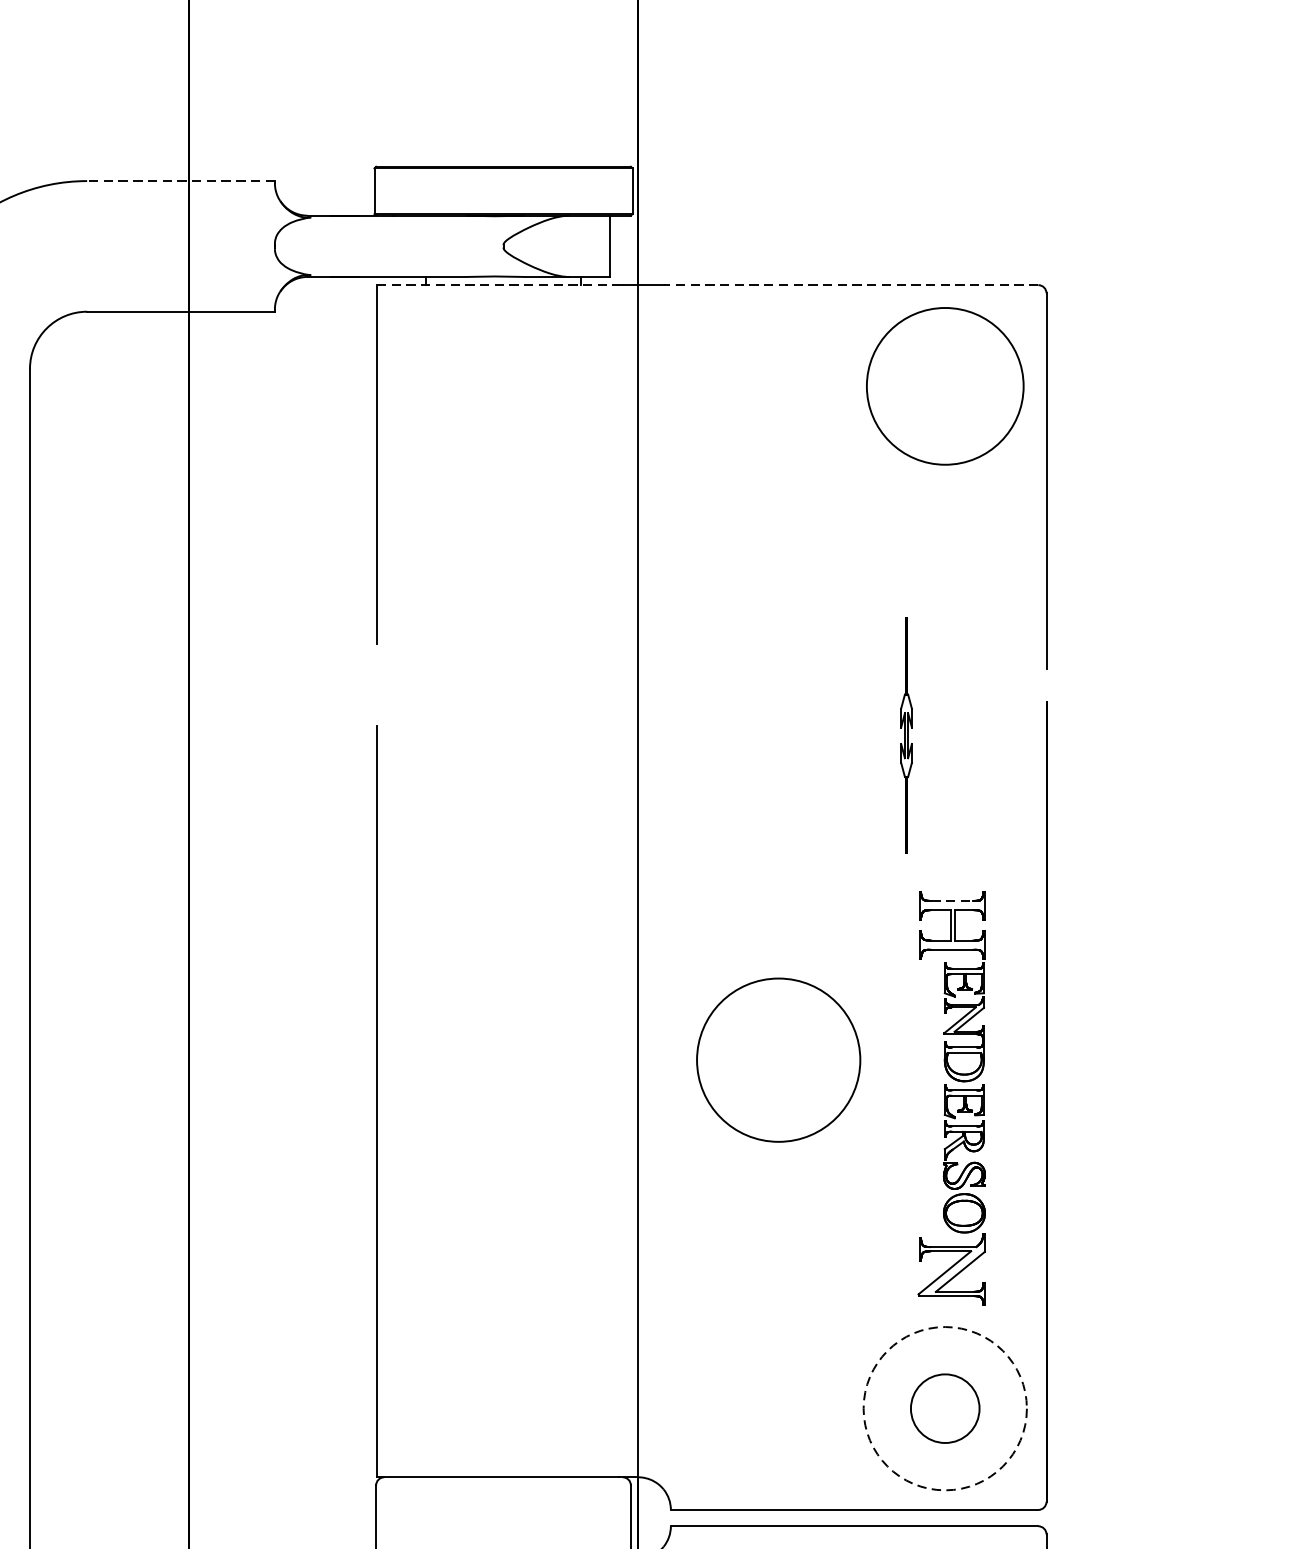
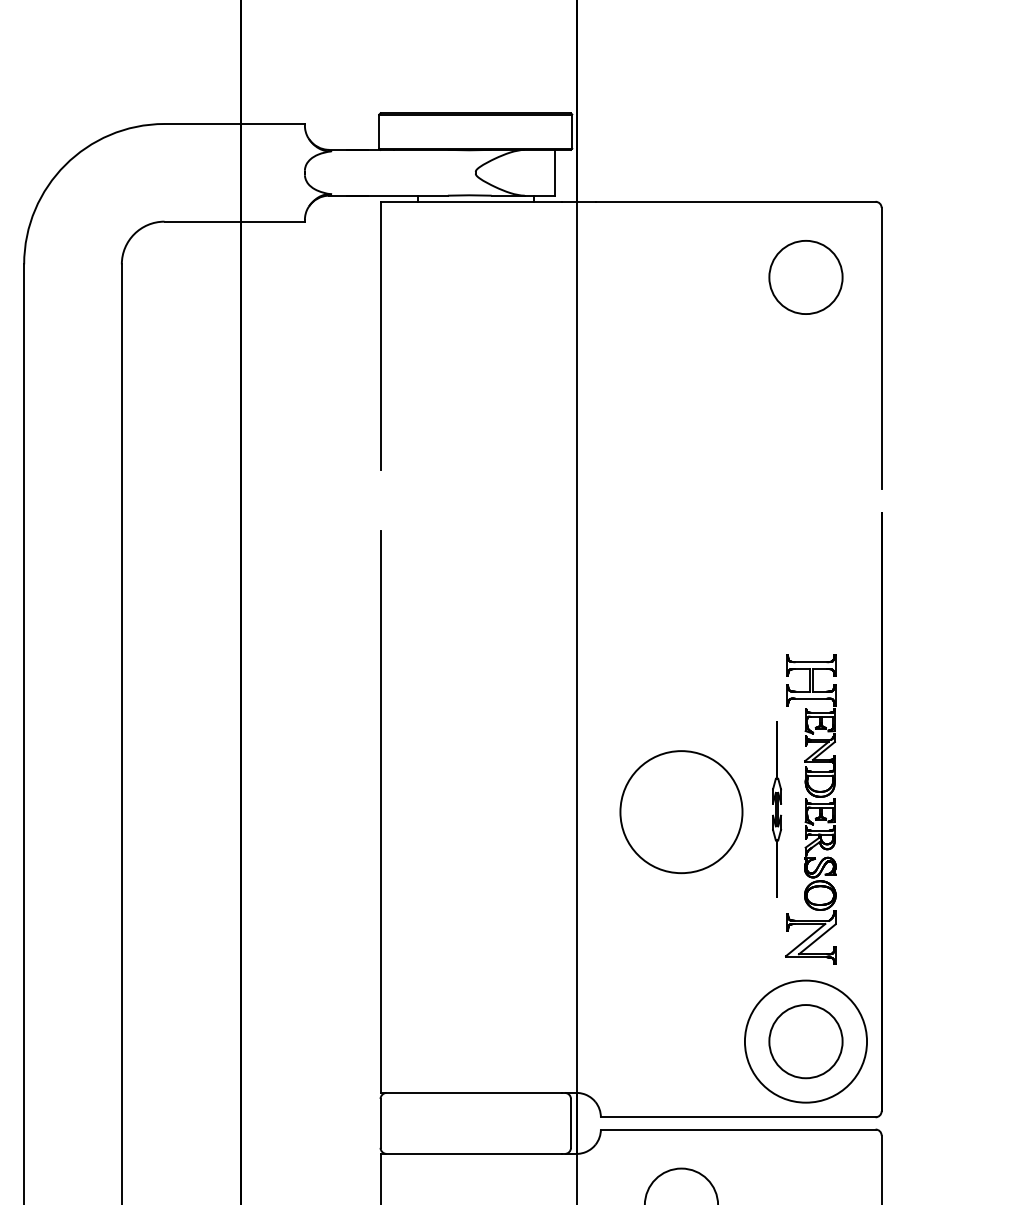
line: (180, 181) -> (234, 124), dashed -> solid
line: (499, 284) -> (472, 201), dashed -> solid
line: (850, 284) -> (735, 201), dashed -> solid
circle: (944, 386) -> (805, 277), size x0.62
part: (907, 735) -> (777, 809), moved
line: (952, 901) -> (811, 662), dashed -> solid
circle: (778, 1060) -> (681, 812), moved
circle: (944, 1408) -> (805, 1041), dashed -> solid
circle: (944, 1408) -> (805, 1041), size x1.43

